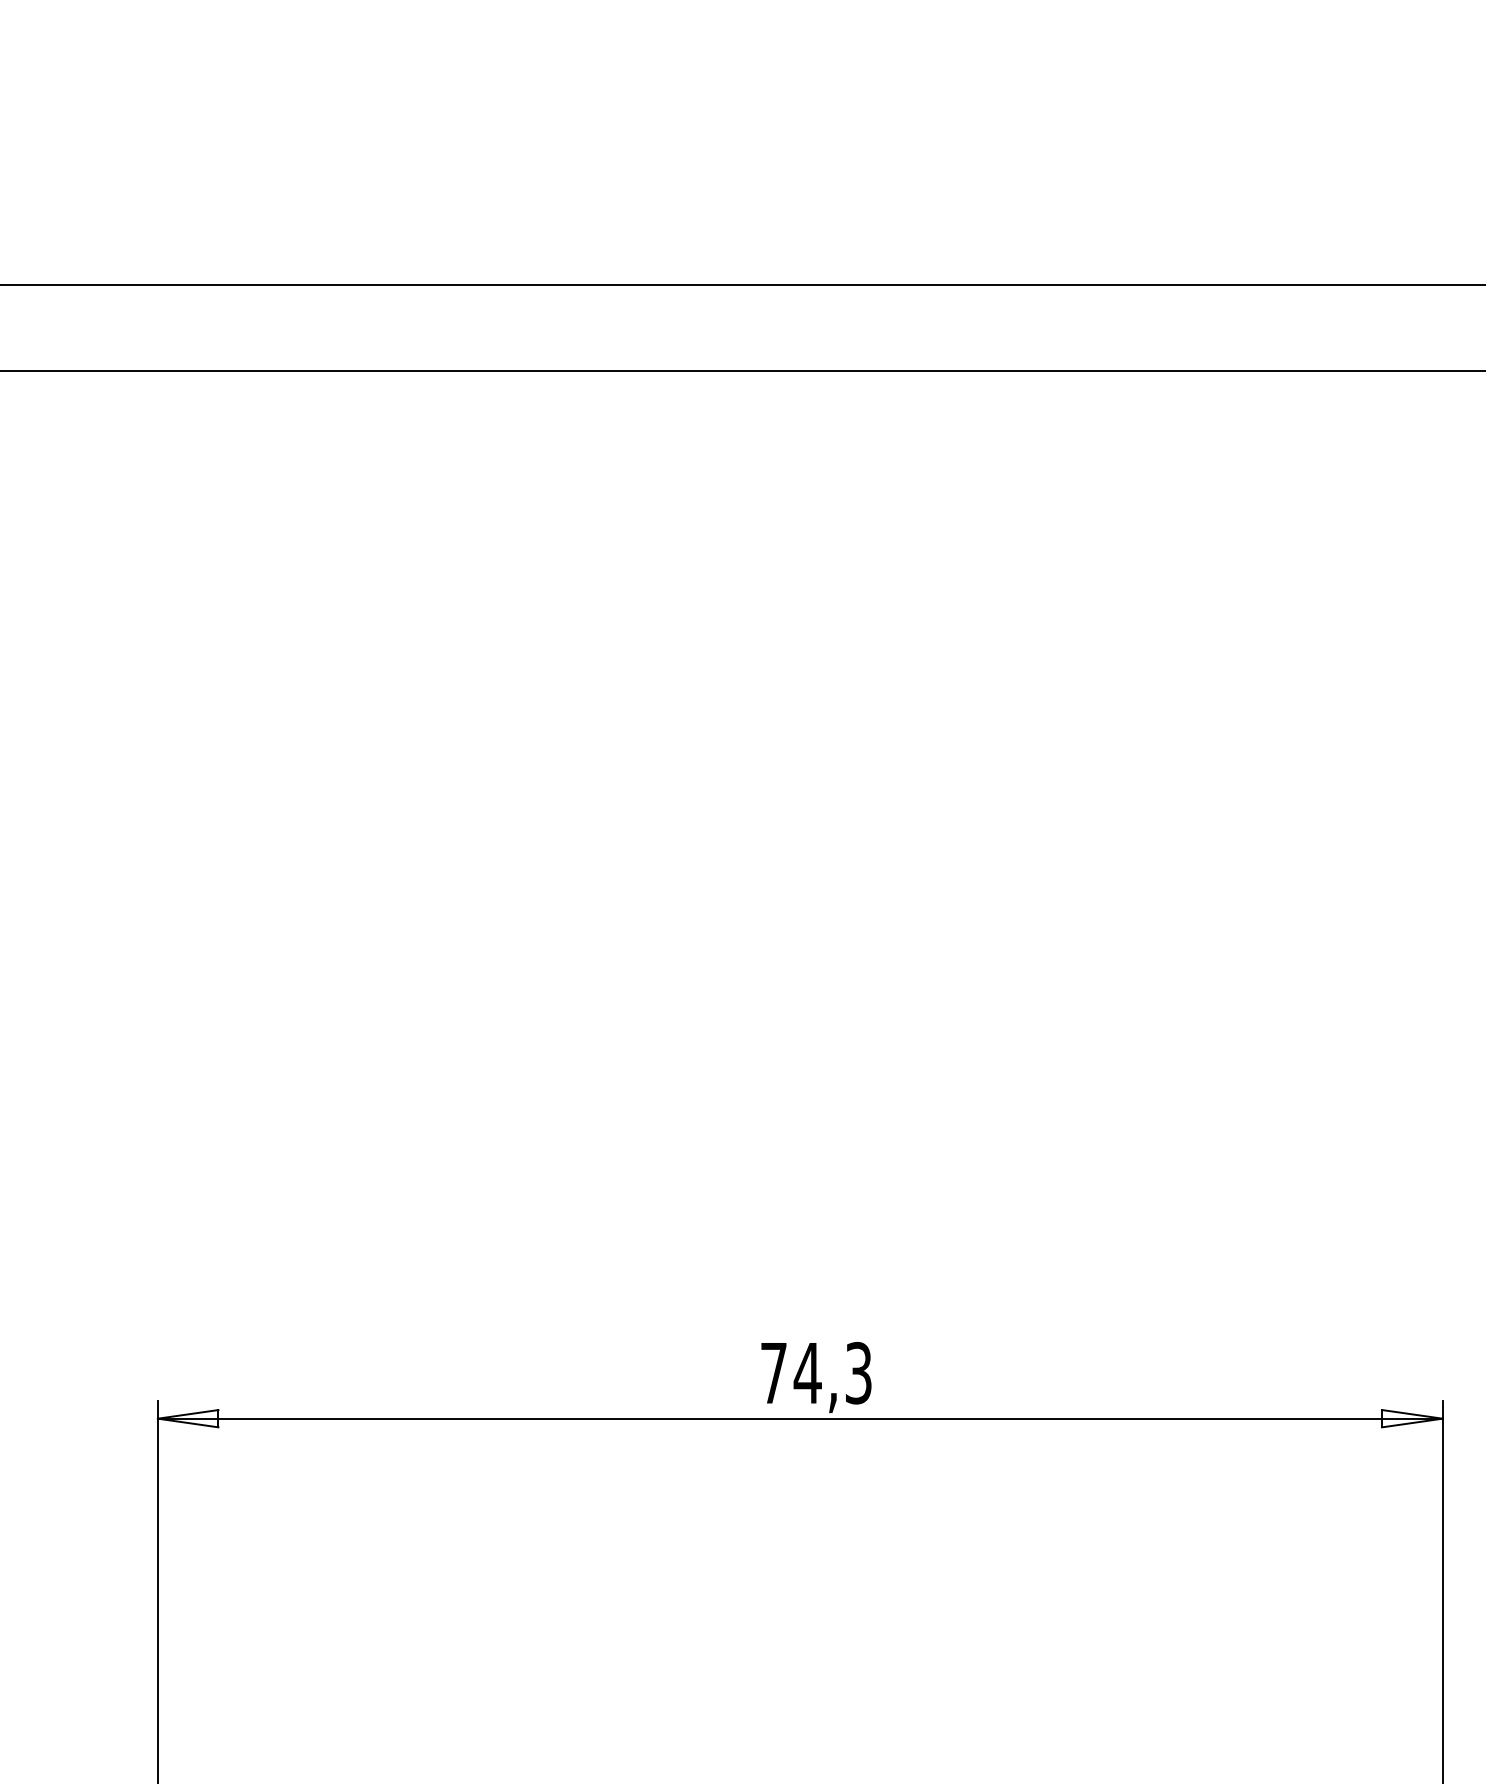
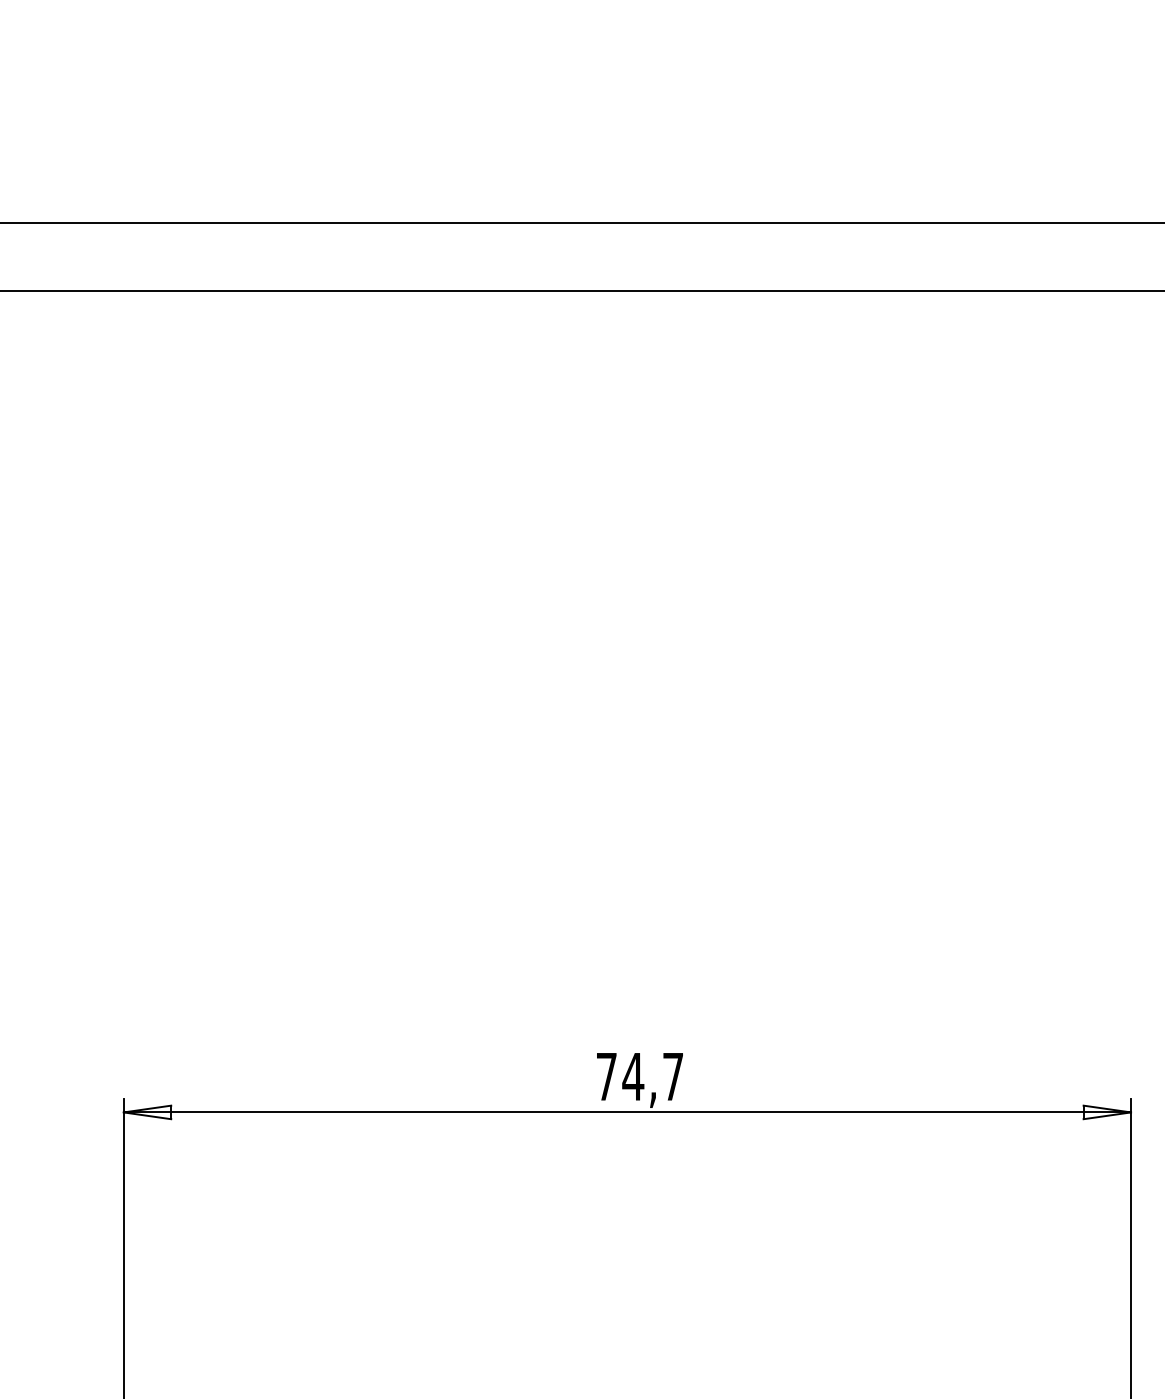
text: (859, 1372) -> (673, 1076), 74,3 -> 74,7

